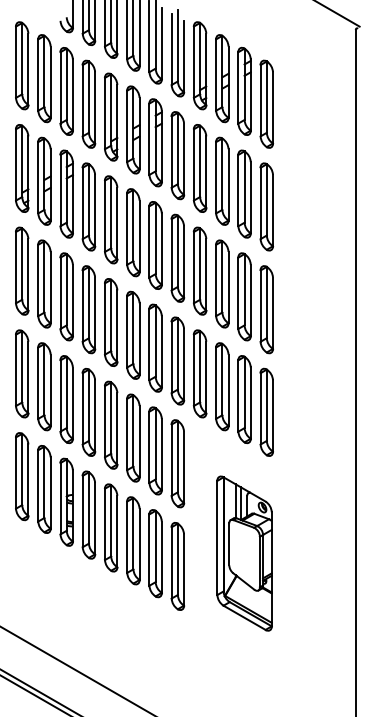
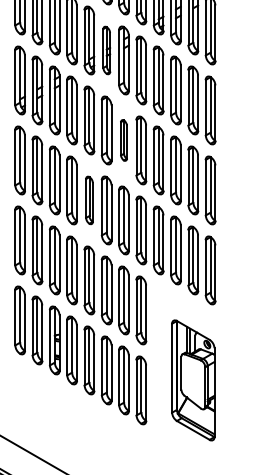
part: (133, 129) -> (106, 50), size x0.7
part: (155, 245) -> (123, 140), size x0.6
part: (111, 322) -> (89, 200), size x0.7

